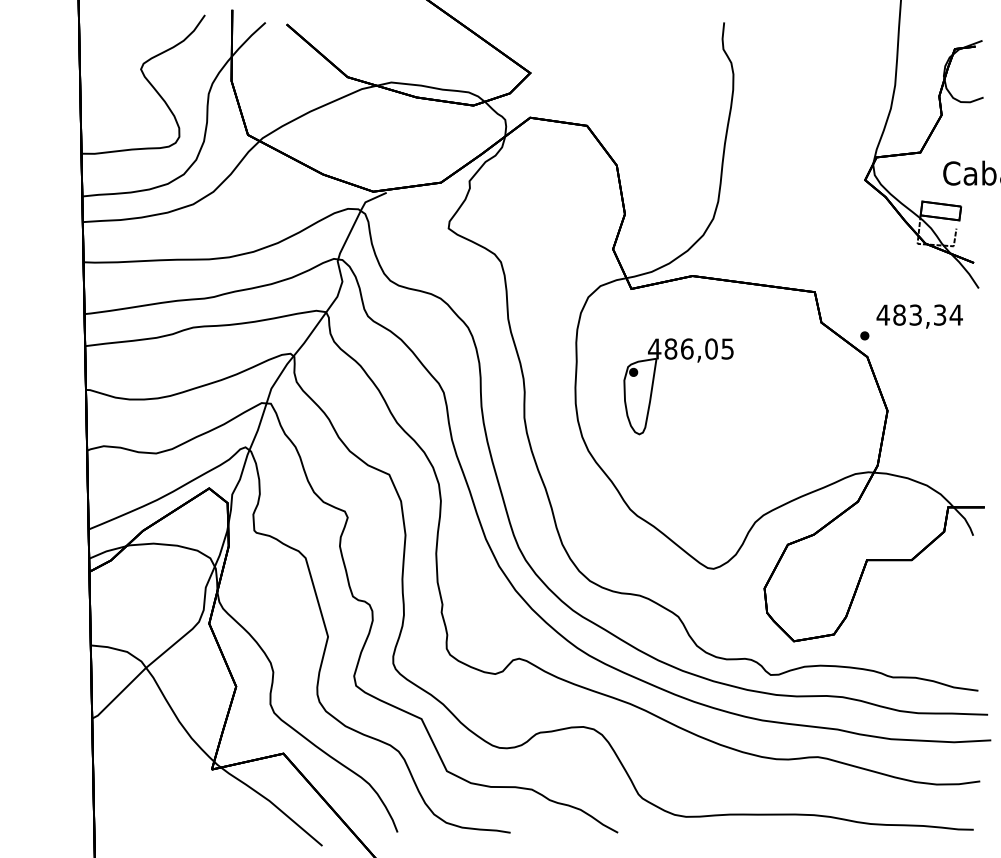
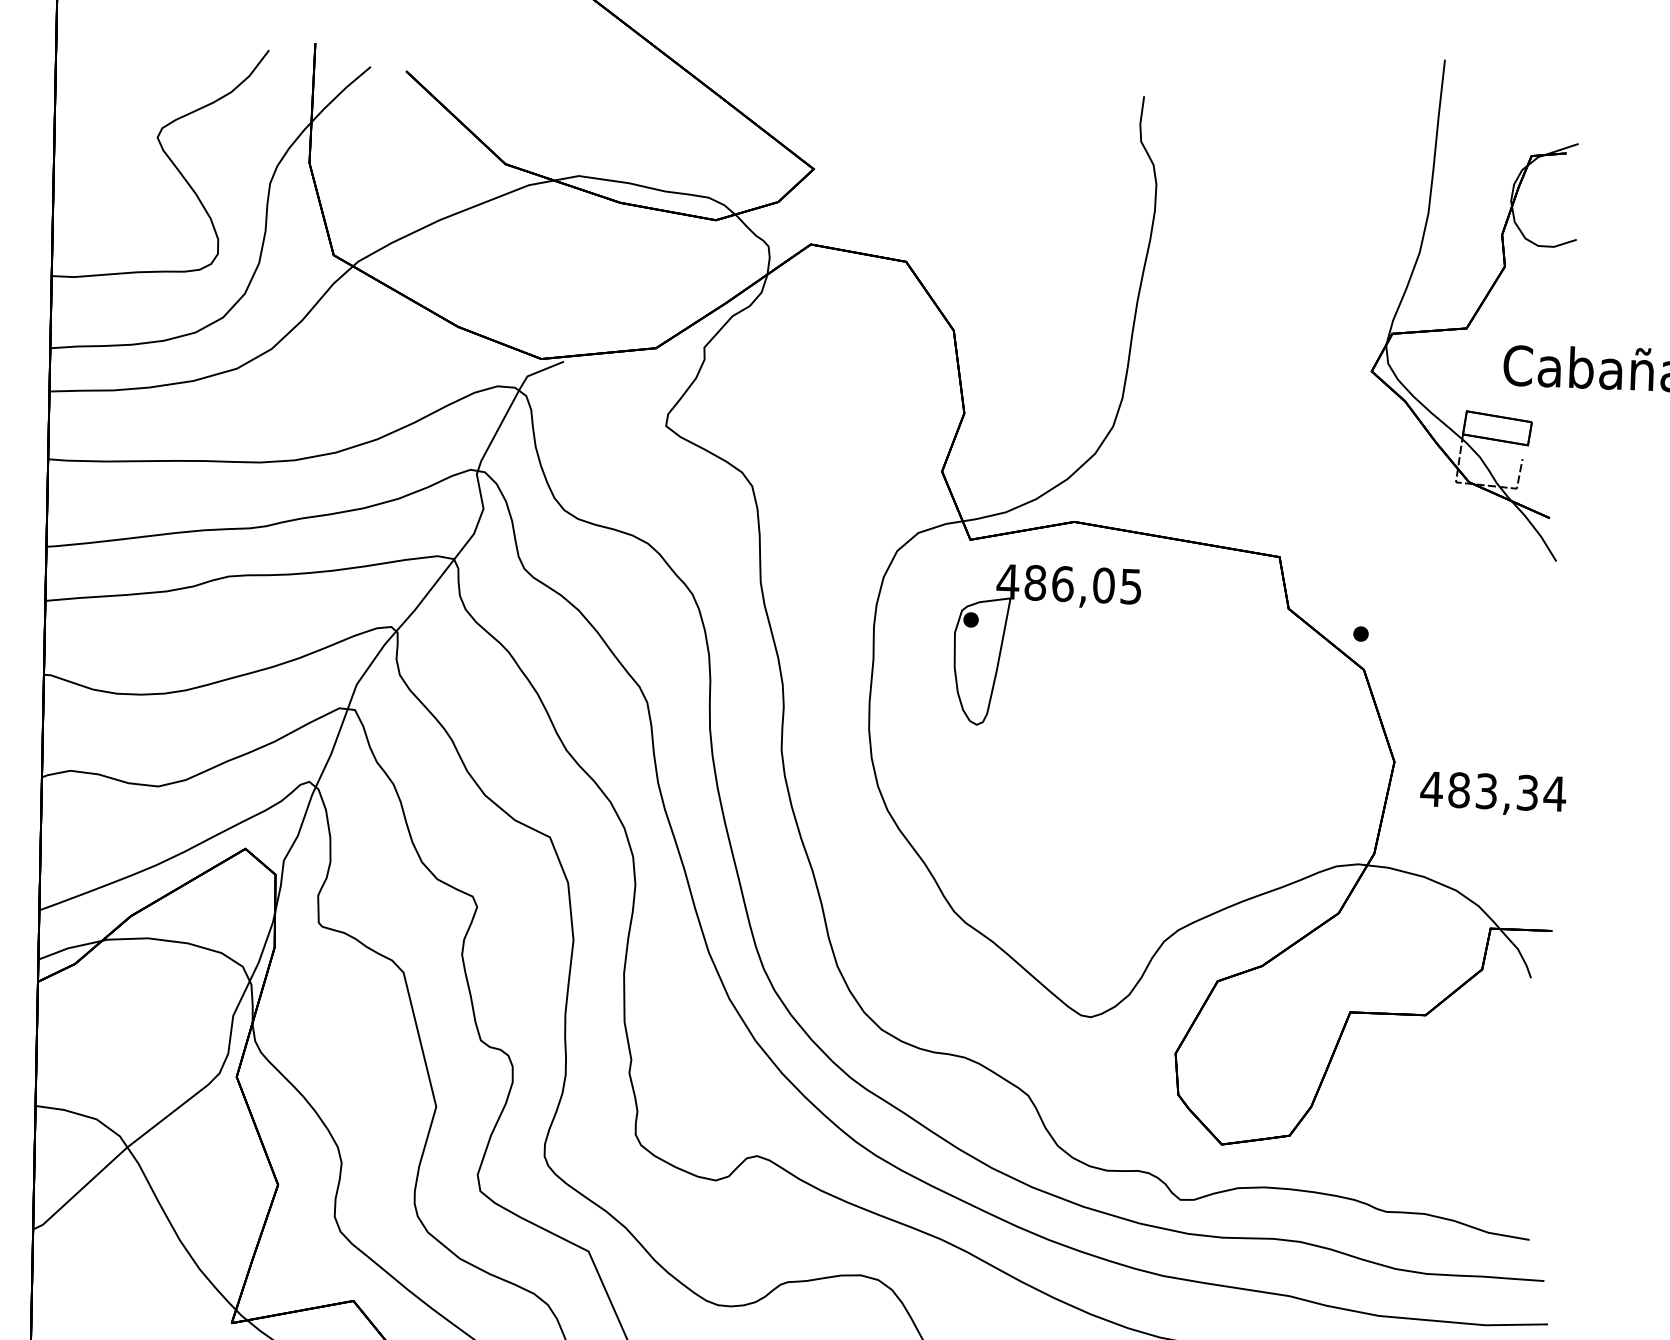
text: (919, 316) -> (1492, 793), moved
part: (654, 380) -> (1005, 634), moved

